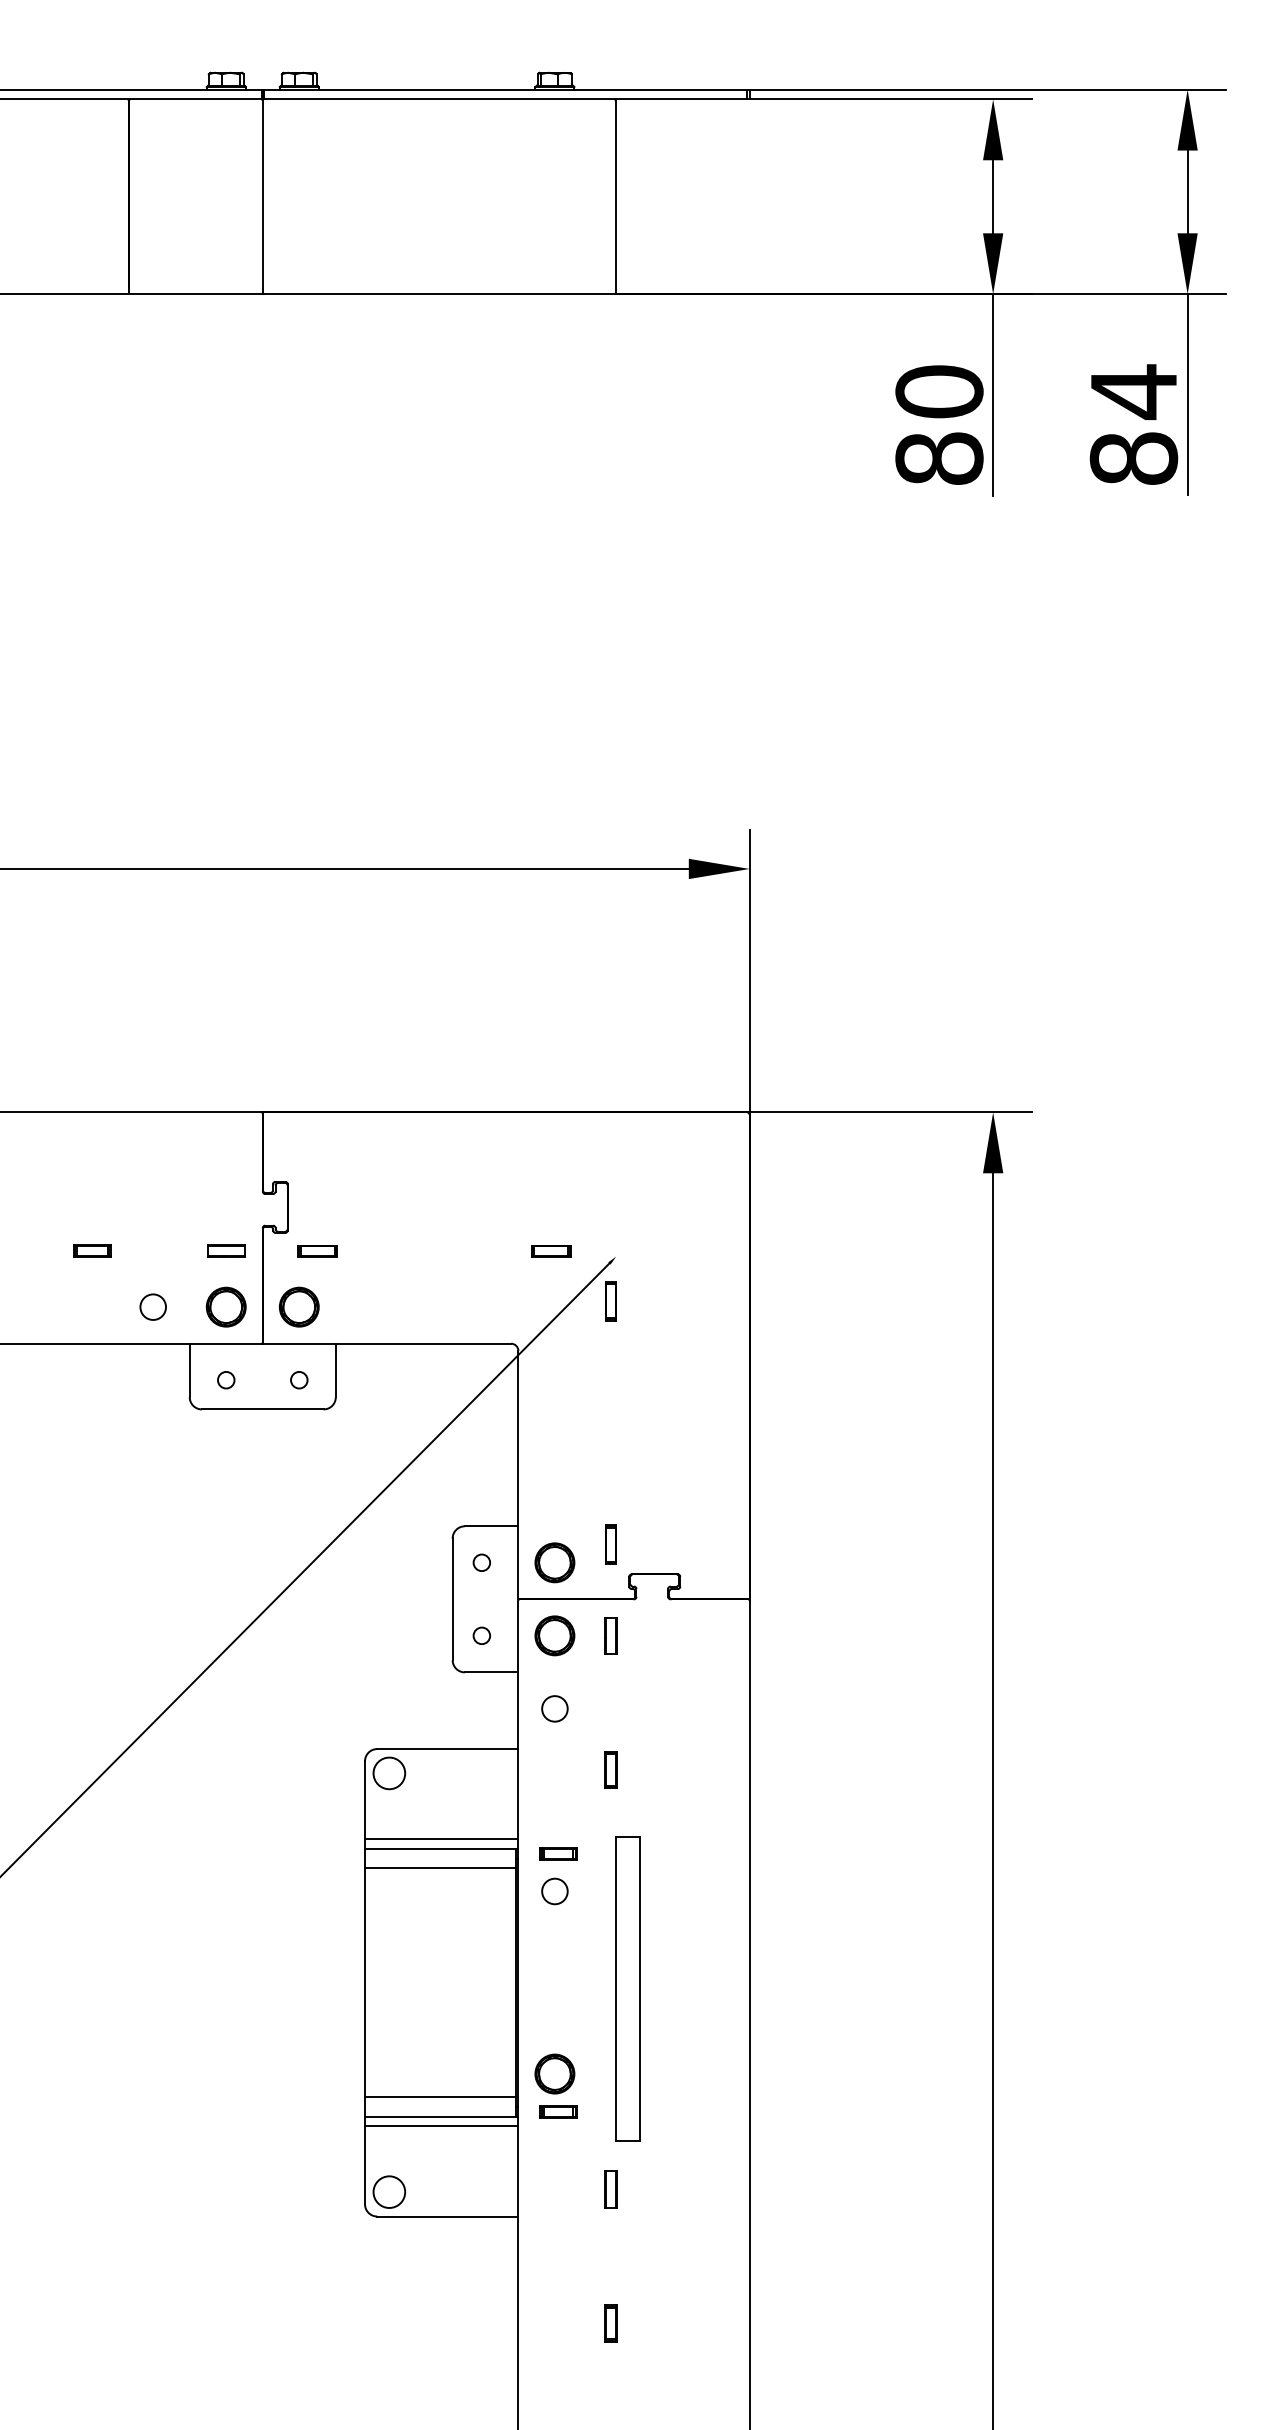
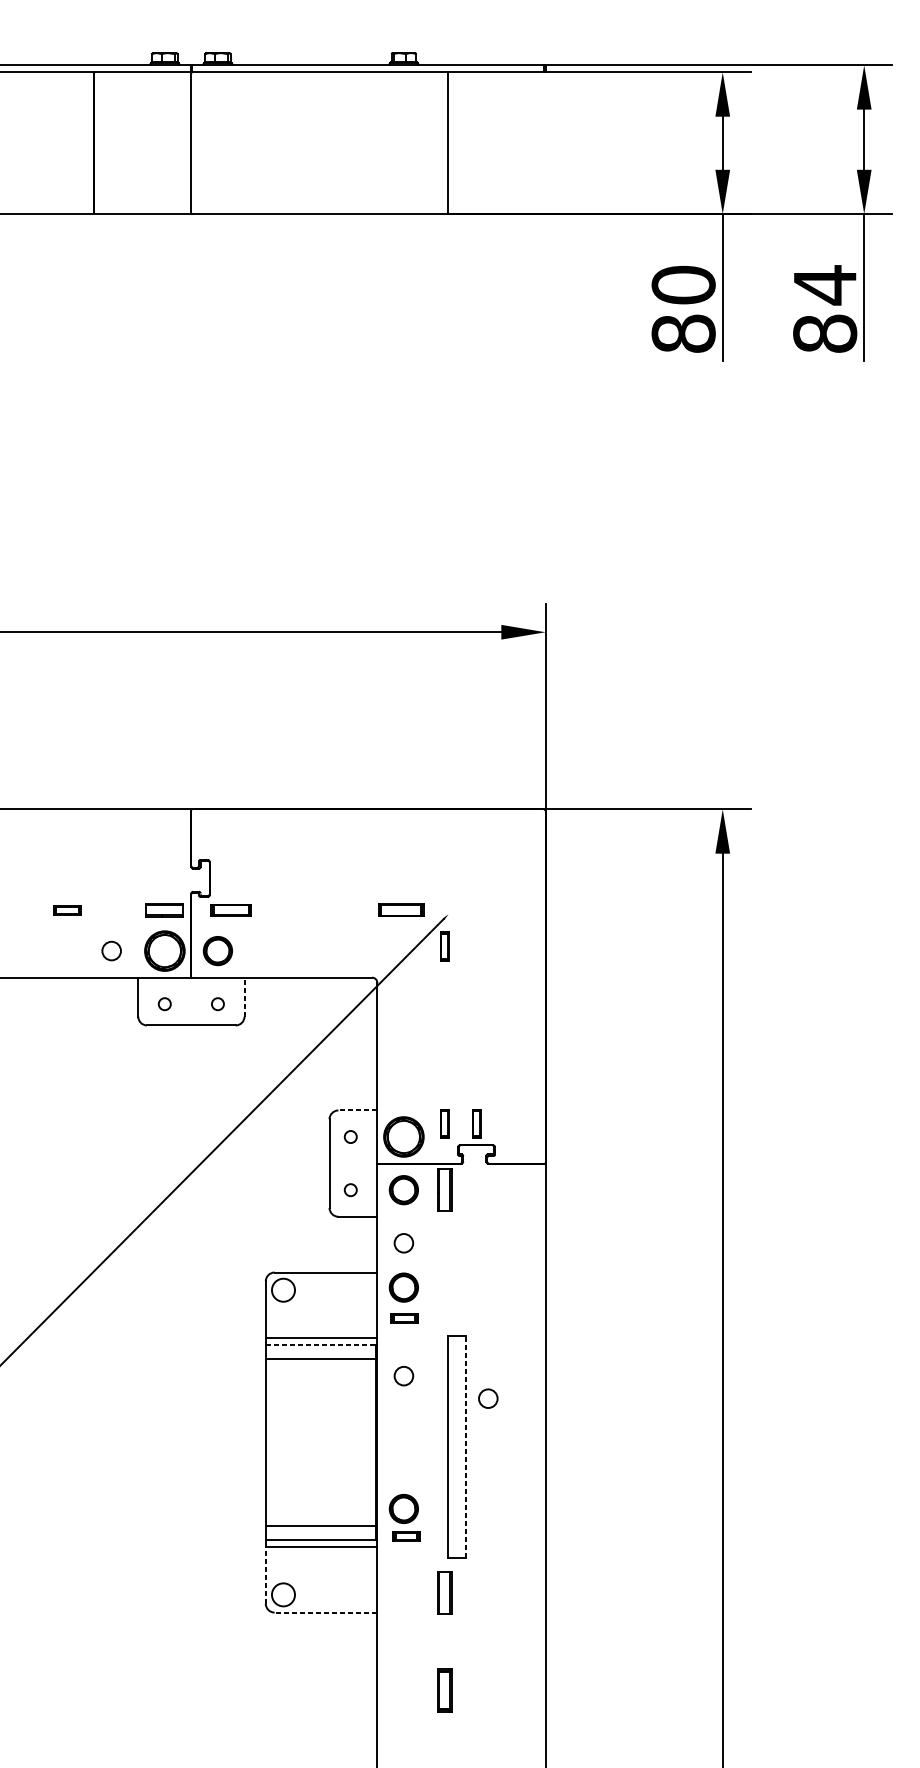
part: (226, 1250) -> (164, 909), size x1.4
part: (317, 1251) -> (231, 910), size x1.4
part: (551, 1251) -> (401, 910), size x1.6
part: (225, 1306) -> (164, 950), size x1.4
line: (335, 1370) -> (244, 997), solid -> dashed
line: (491, 1526) -> (357, 1110), solid -> dashed
part: (654, 1544) -> (476, 1123), added
part: (554, 1562) -> (403, 1136), size x1.4
part: (610, 1635) -> (444, 1189), size x1.6
part: (554, 1769) -> (403, 1287), added
part: (610, 1769) -> (444, 1287), removed
line: (441, 1848) -> (321, 1344), solid -> dashed
part: (558, 1853) -> (404, 1317), moved
circle: (670, 1922) -> (488, 1398), added
line: (640, 1988) -> (466, 1446), solid -> dashed
line: (365, 2165) -> (266, 1575), solid -> dashed
part: (610, 2189) -> (444, 1592), size x1.6
line: (447, 2216) -> (325, 1612), solid -> dashed
part: (610, 2323) -> (444, 1690), size x1.6

